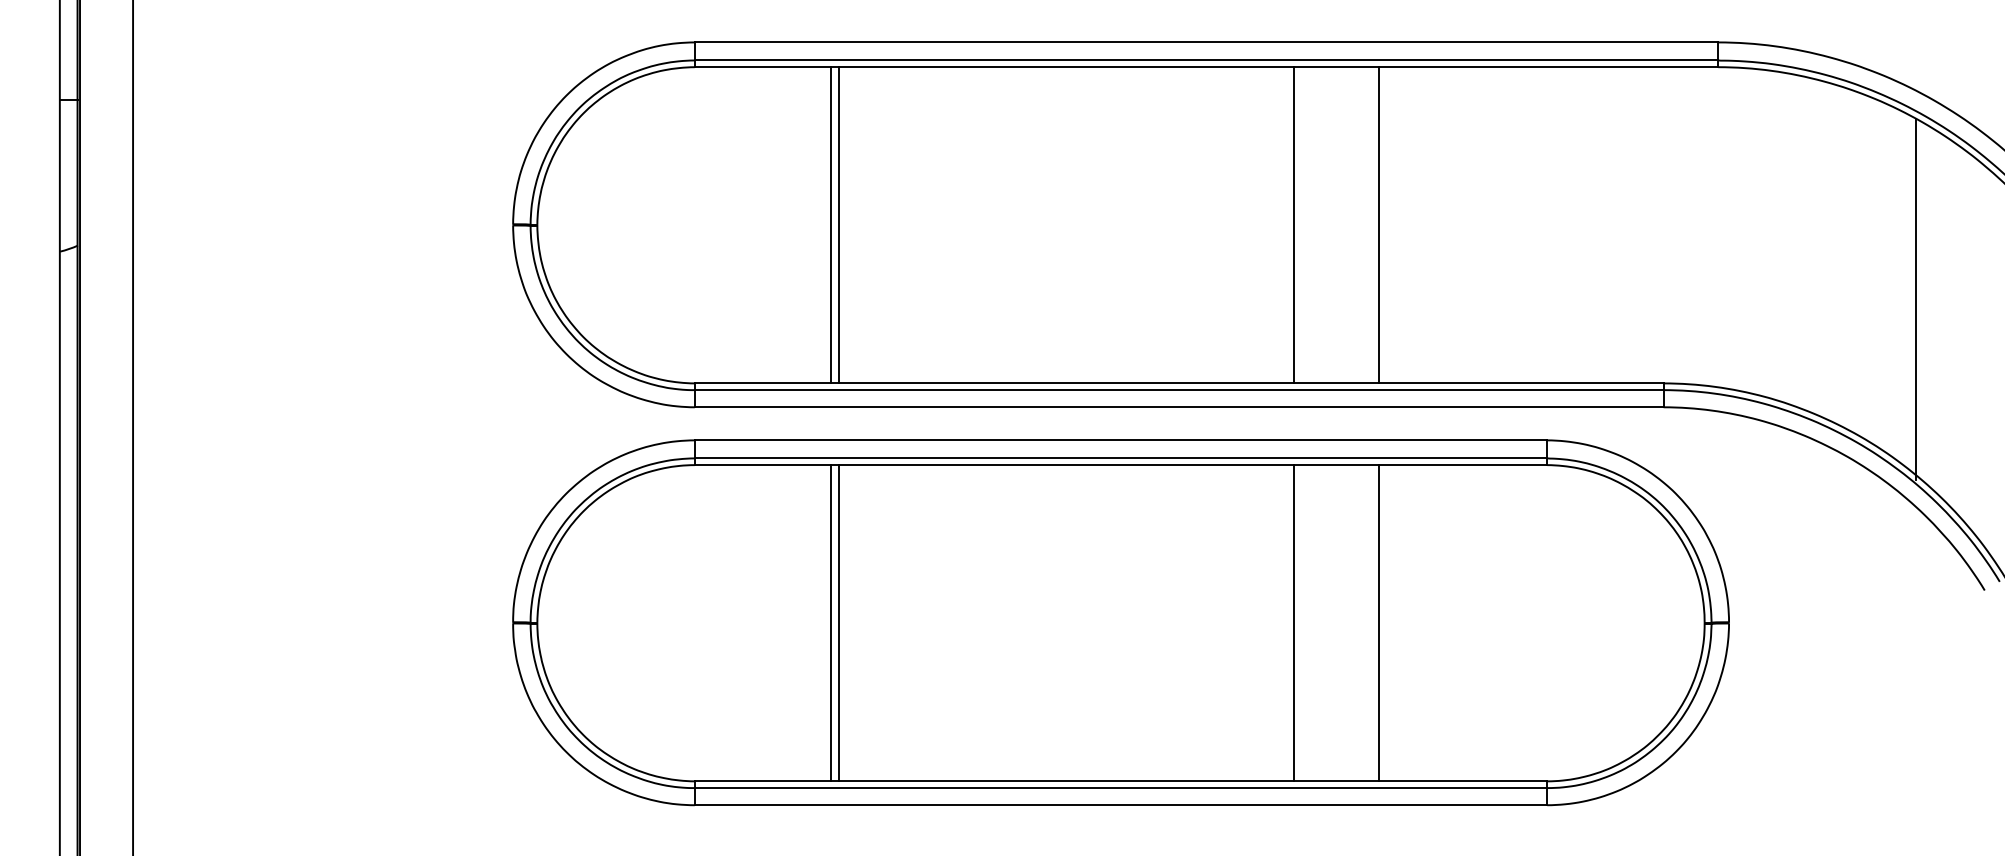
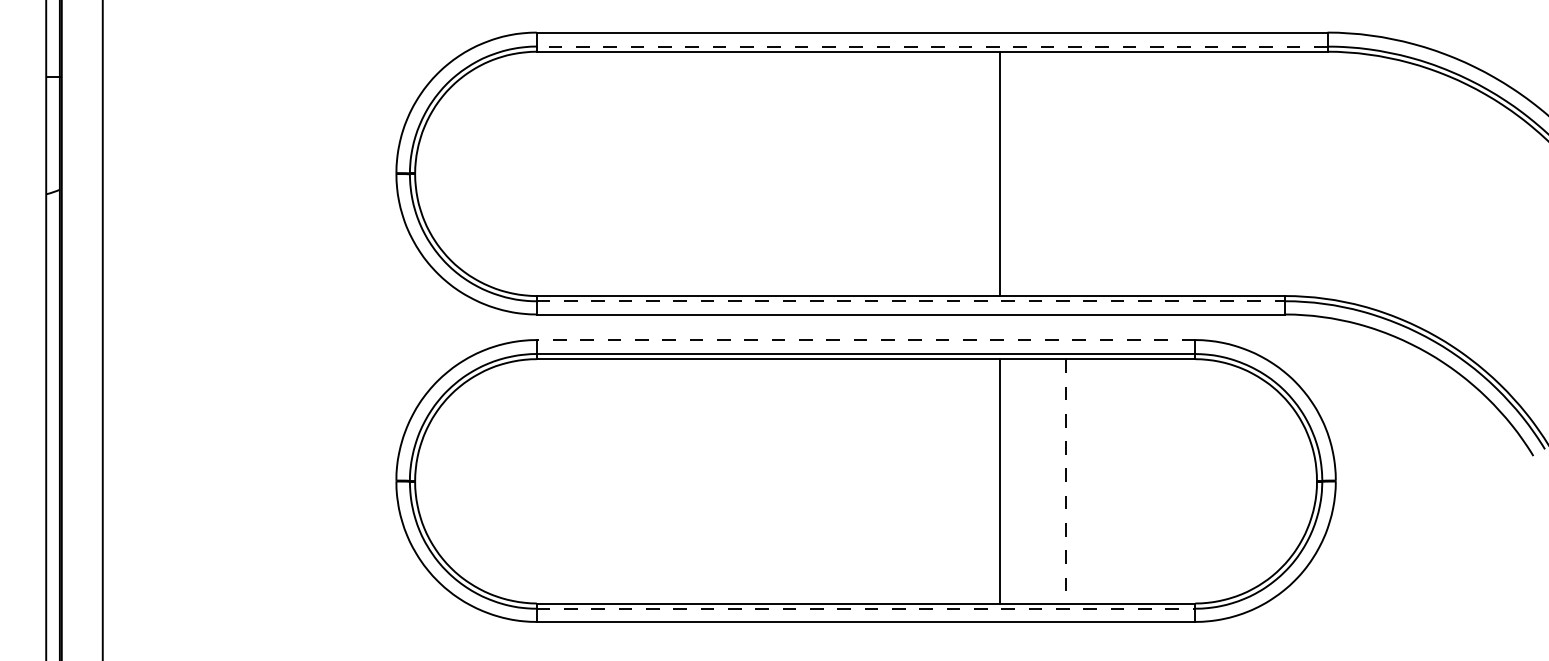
line: (1206, 60) -> (932, 46), solid -> dashed
line: (831, 225) -> (642, 174), removed
line: (838, 225) -> (647, 174), removed
line: (1379, 225) -> (1065, 174), removed
line: (1915, 299) -> (1479, 231), removed
line: (1179, 390) -> (911, 301), solid -> dashed
line: (1120, 440) -> (865, 340), solid -> dashed
line: (831, 623) -> (642, 481), removed
line: (838, 623) -> (647, 481), removed
line: (1379, 623) -> (1065, 481), solid -> dashed
line: (1121, 788) -> (866, 609), solid -> dashed

